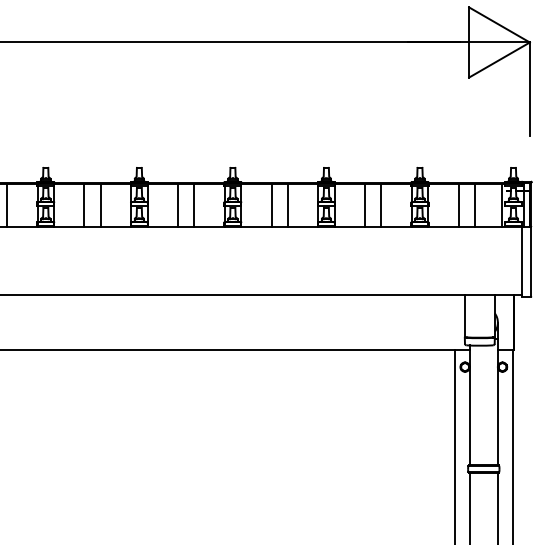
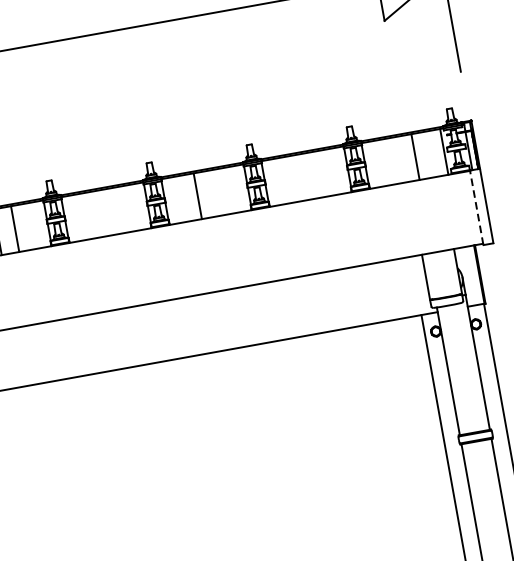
line: (177, 205) -> (97, 213), removed
line: (194, 205) -> (115, 210), removed
line: (287, 205) -> (214, 192), removed
line: (365, 205) -> (298, 177), removed
line: (381, 205) -> (315, 174), removed
line: (458, 205) -> (397, 159), removed
line: (522, 261) -> (477, 207), solid -> dashed

